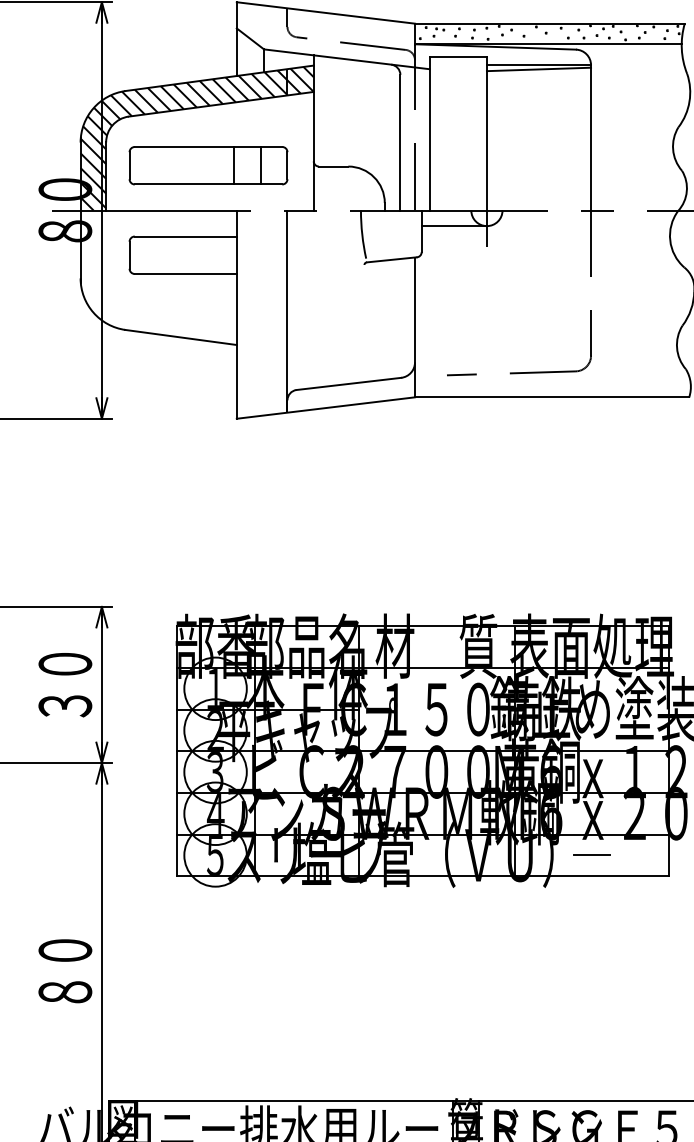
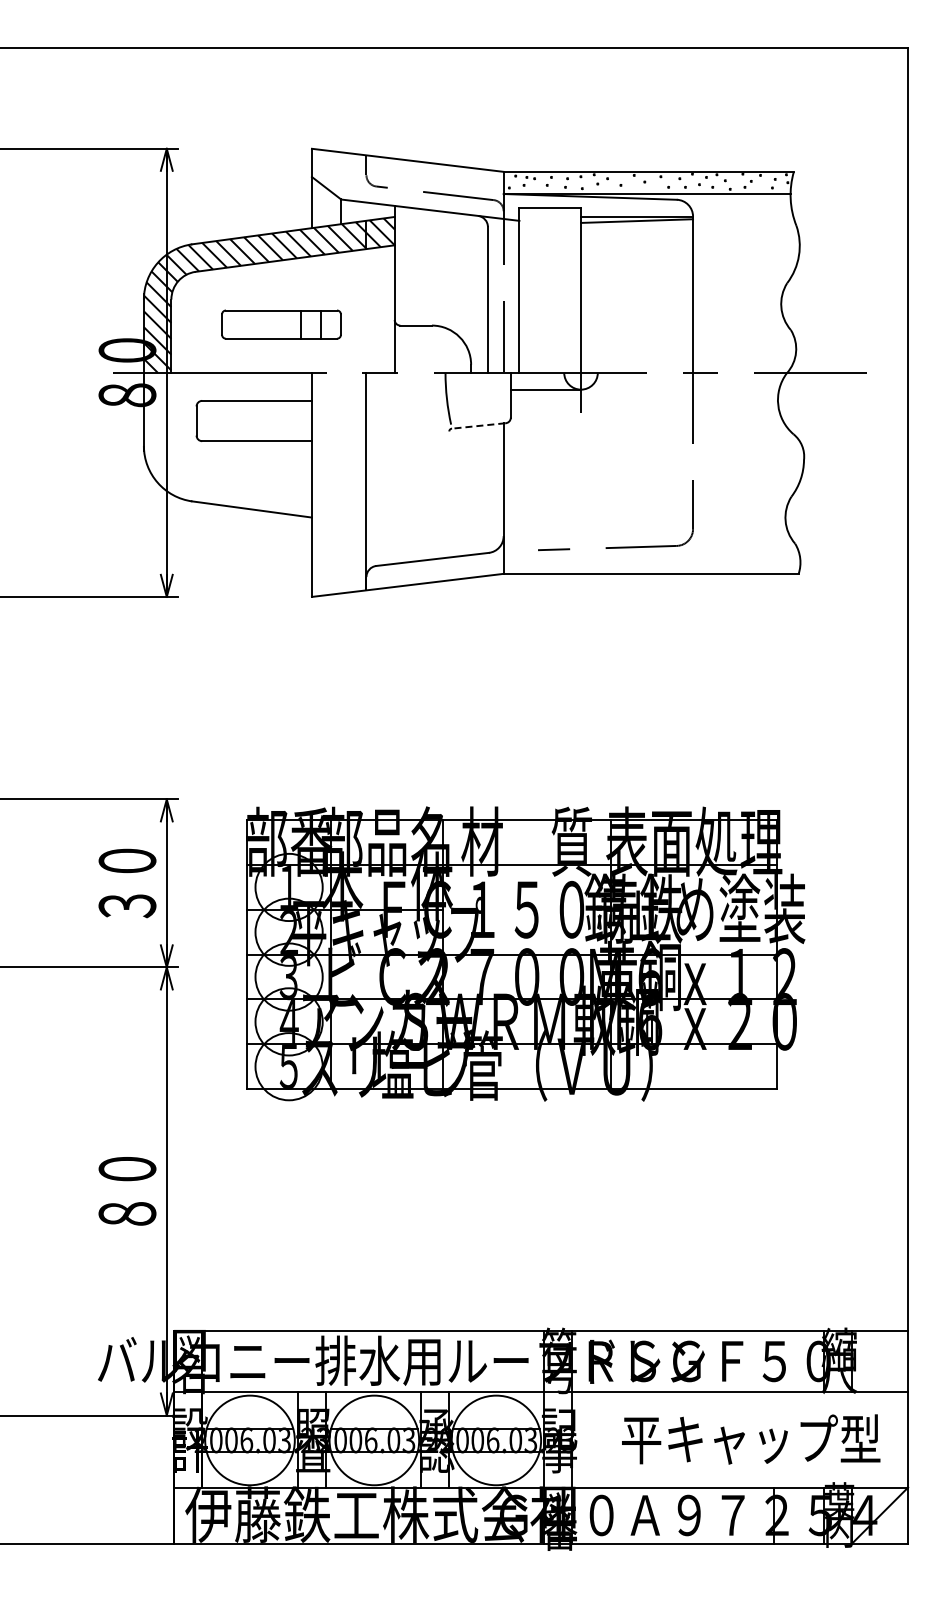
part: (208, 165) -> (281, 324), size x0.7
line: (391, 259) -> (478, 425), solid -> dashed
line: (591, 855) -> (693, 1066), removed

